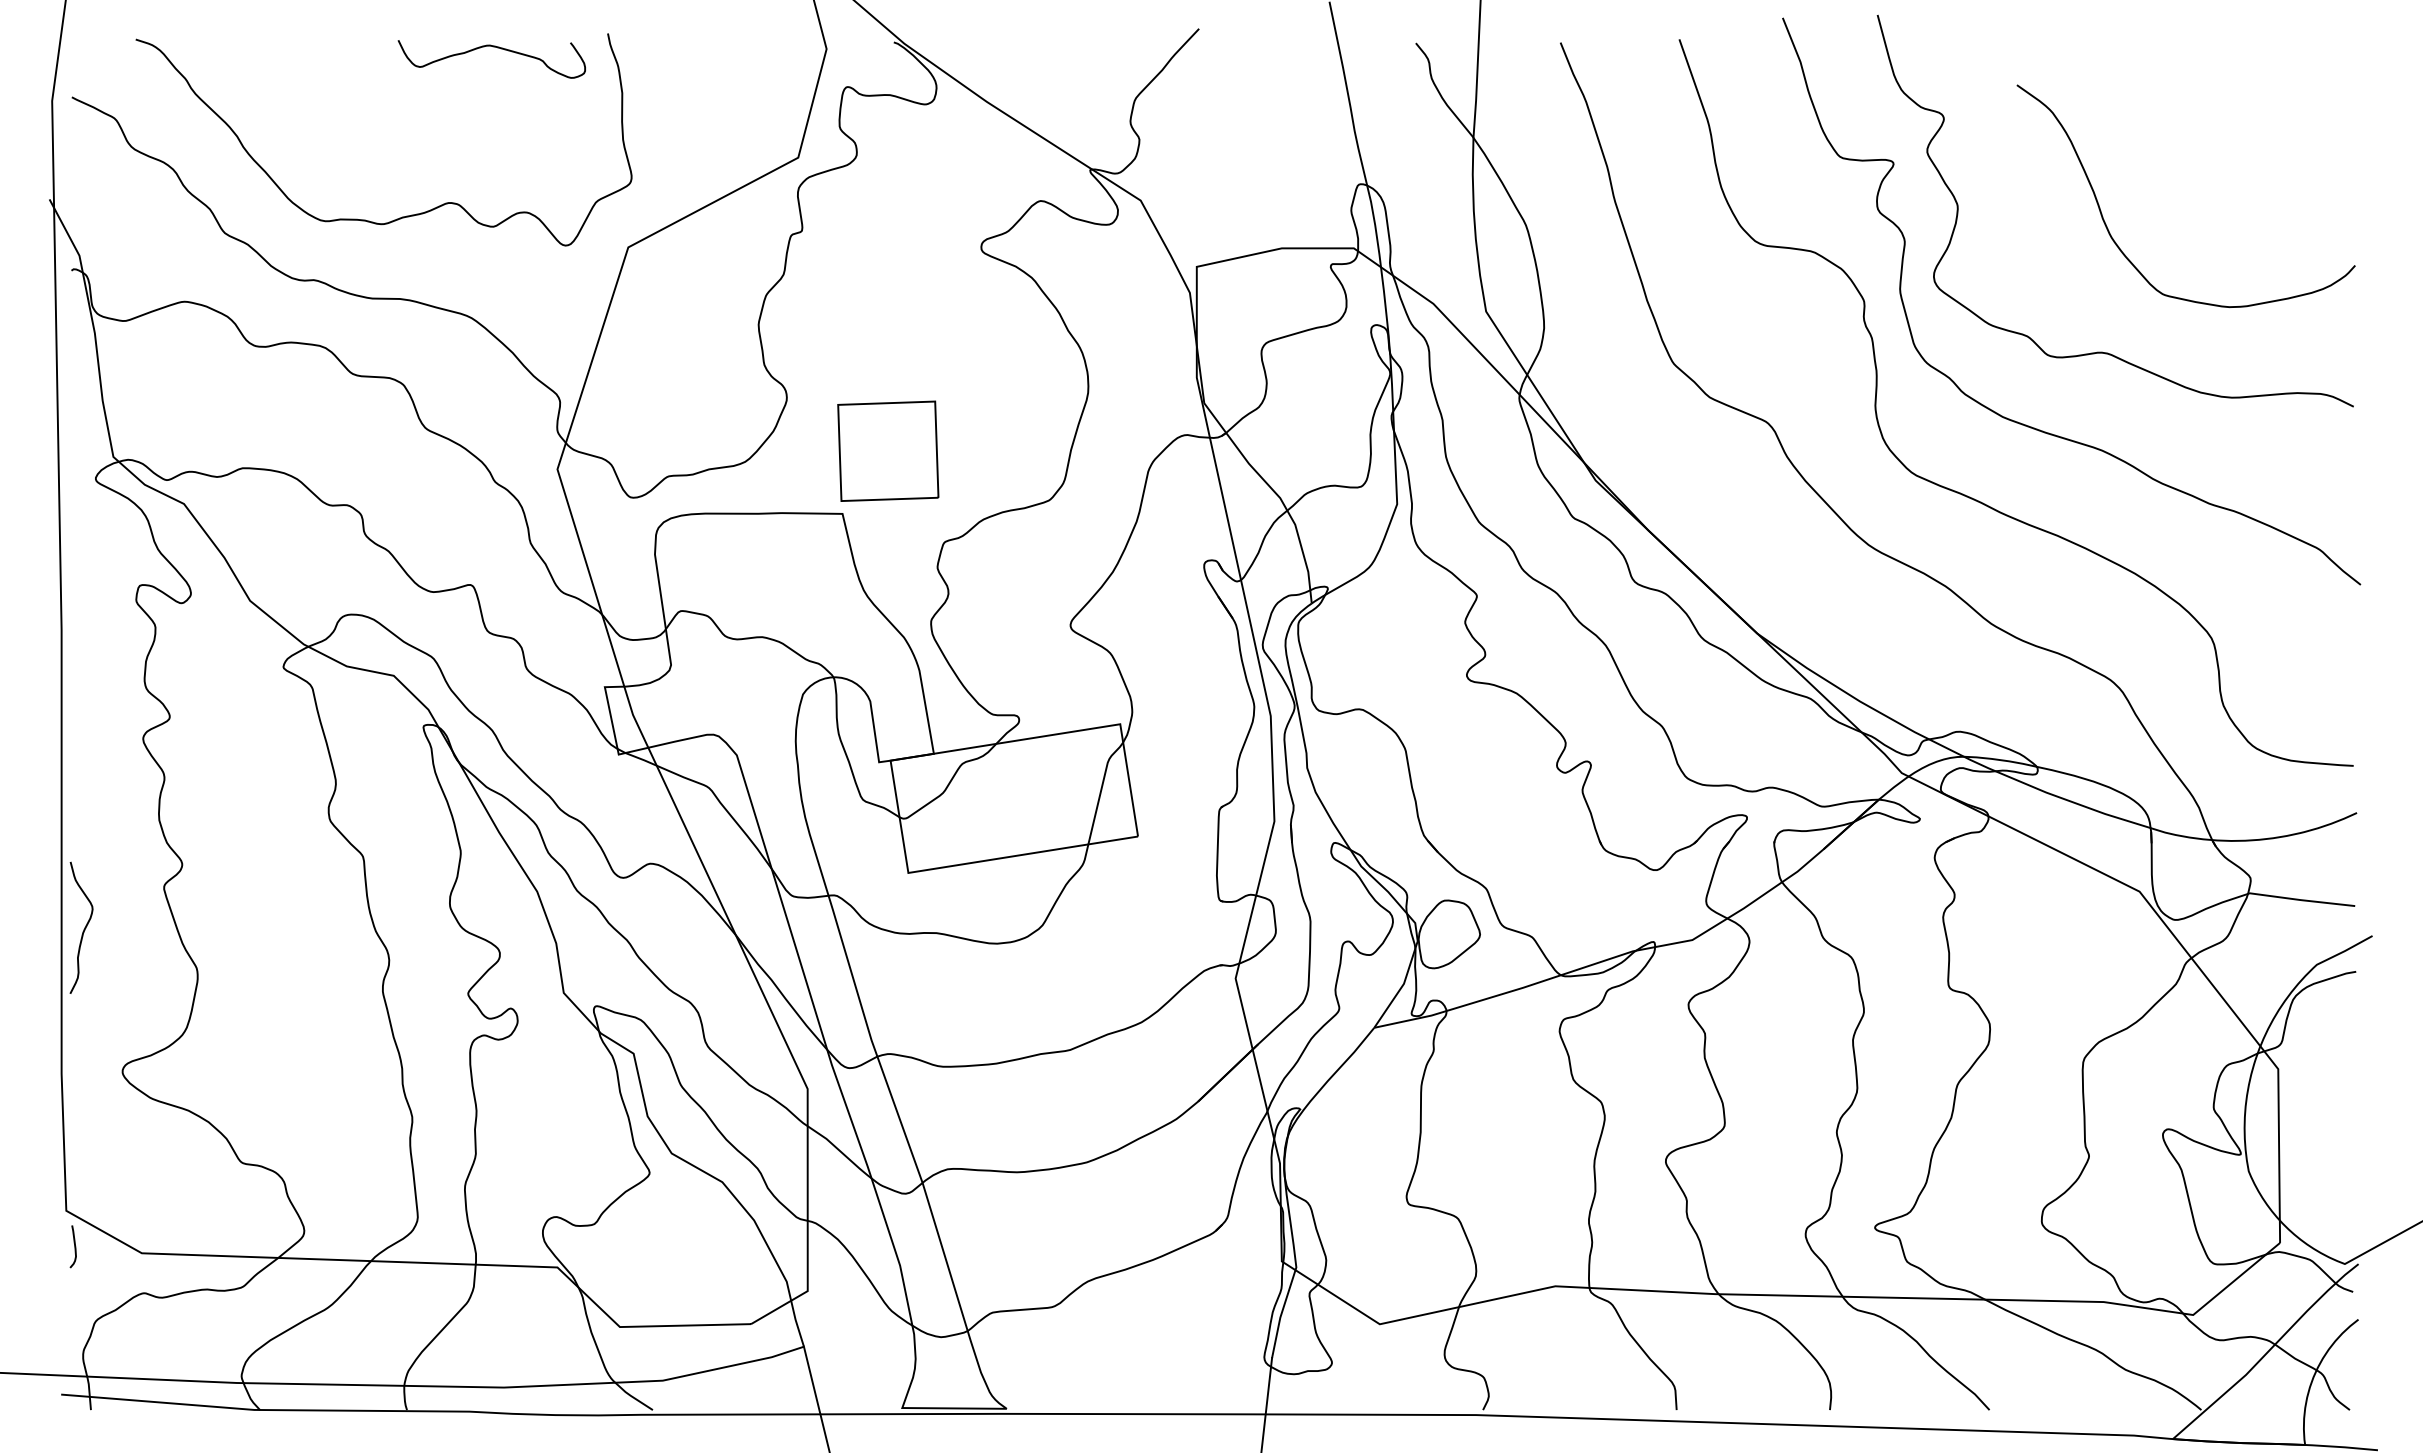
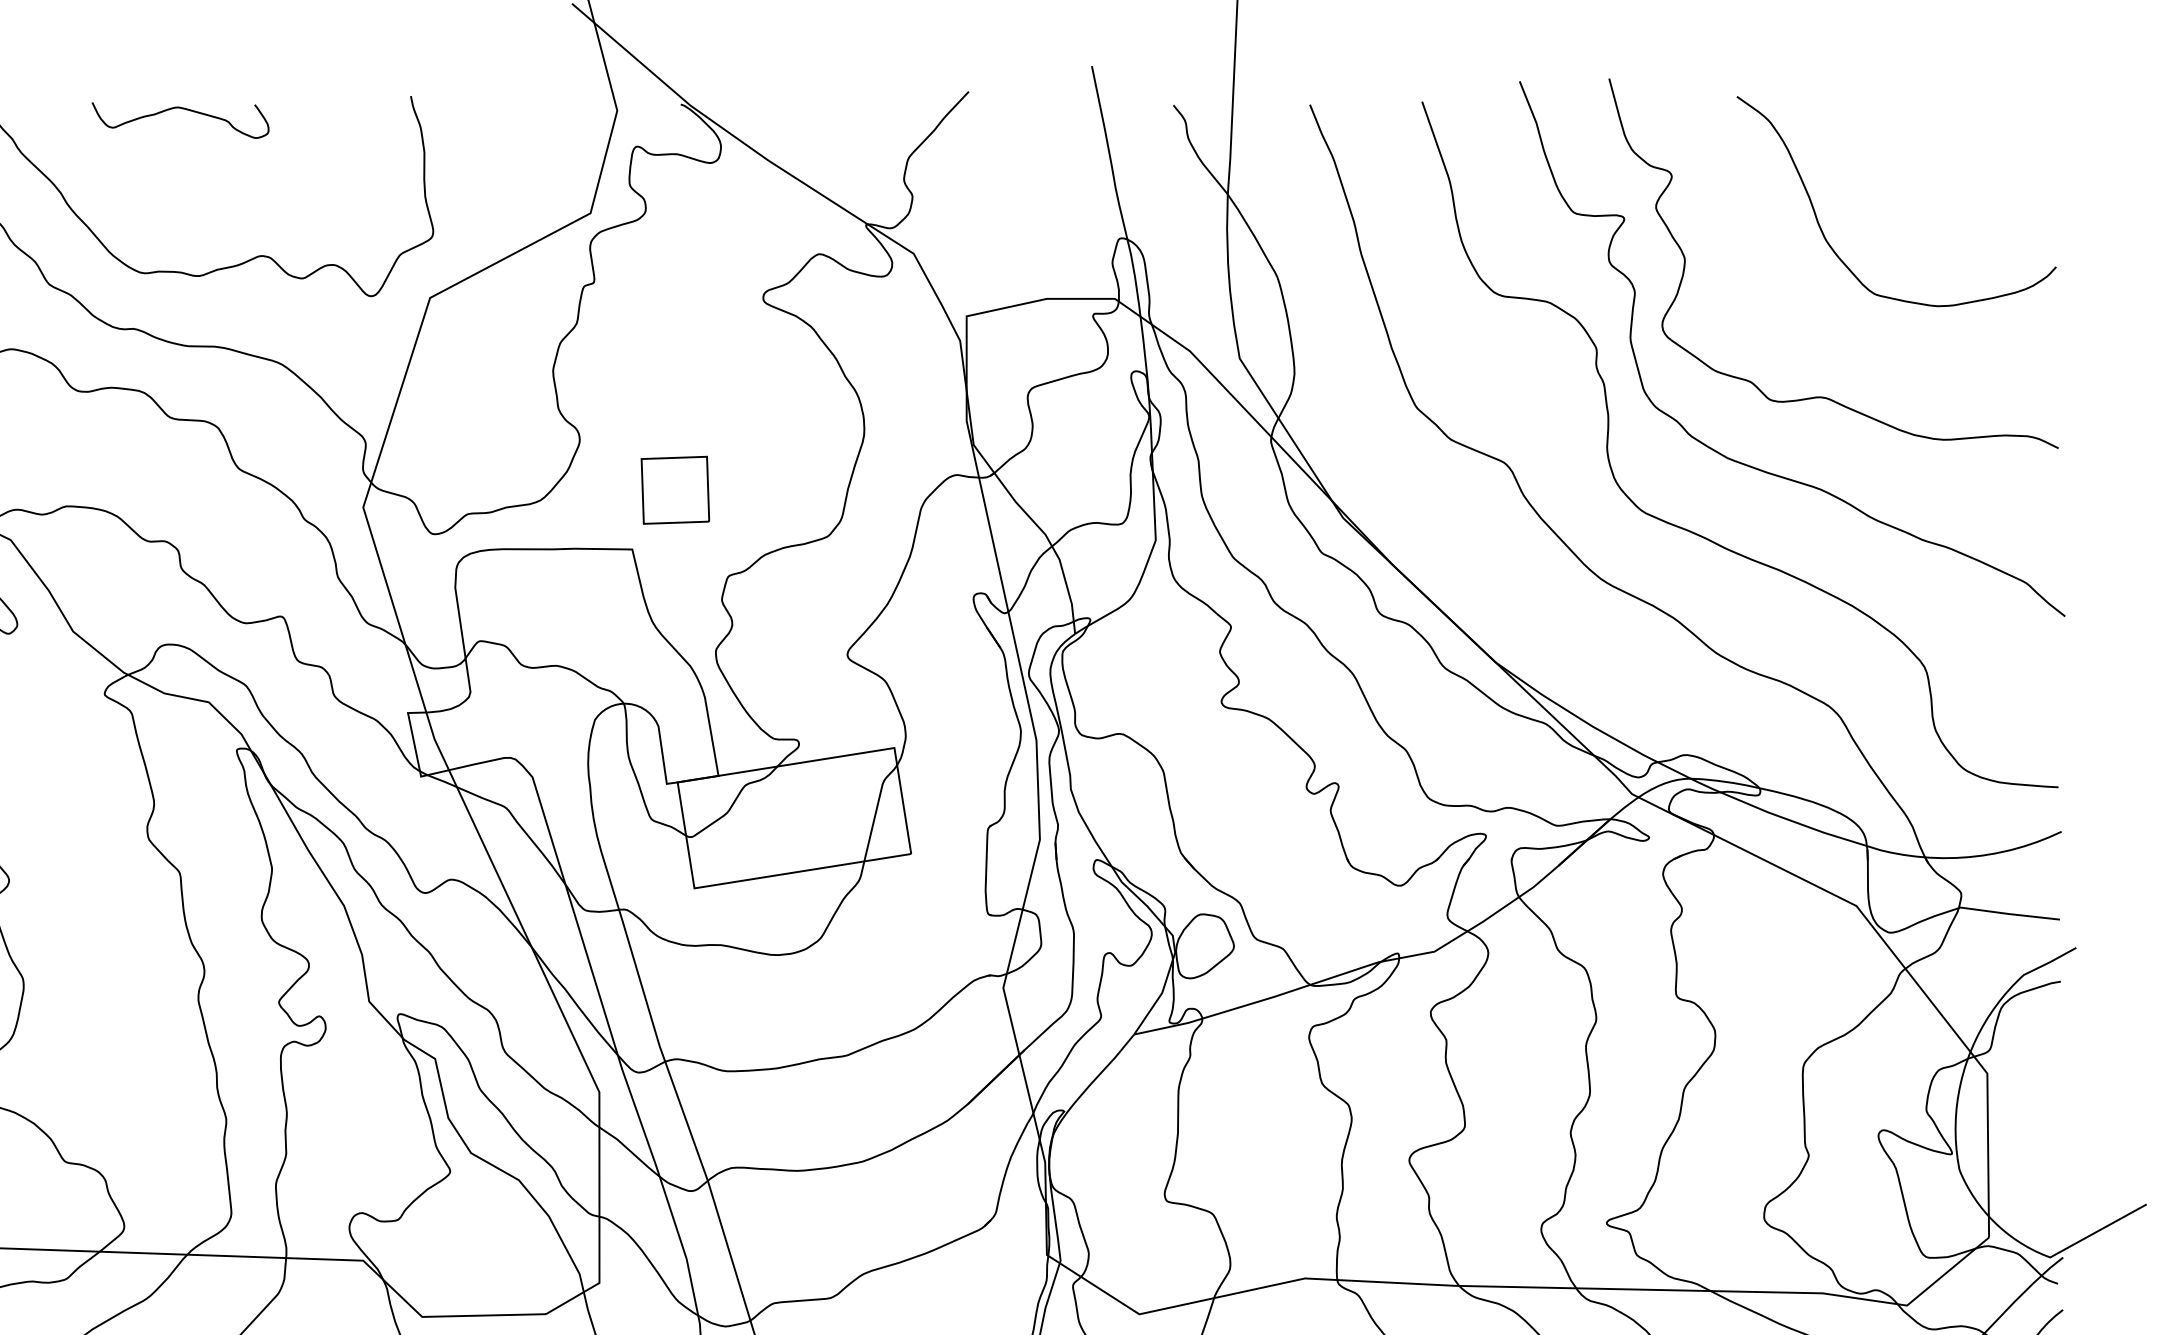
curve: (493, 47) -> (182, 109), moved
curve: (2116, 242) -> (1830, 245), moved
part: (887, 450) -> (674, 489), size x0.71

